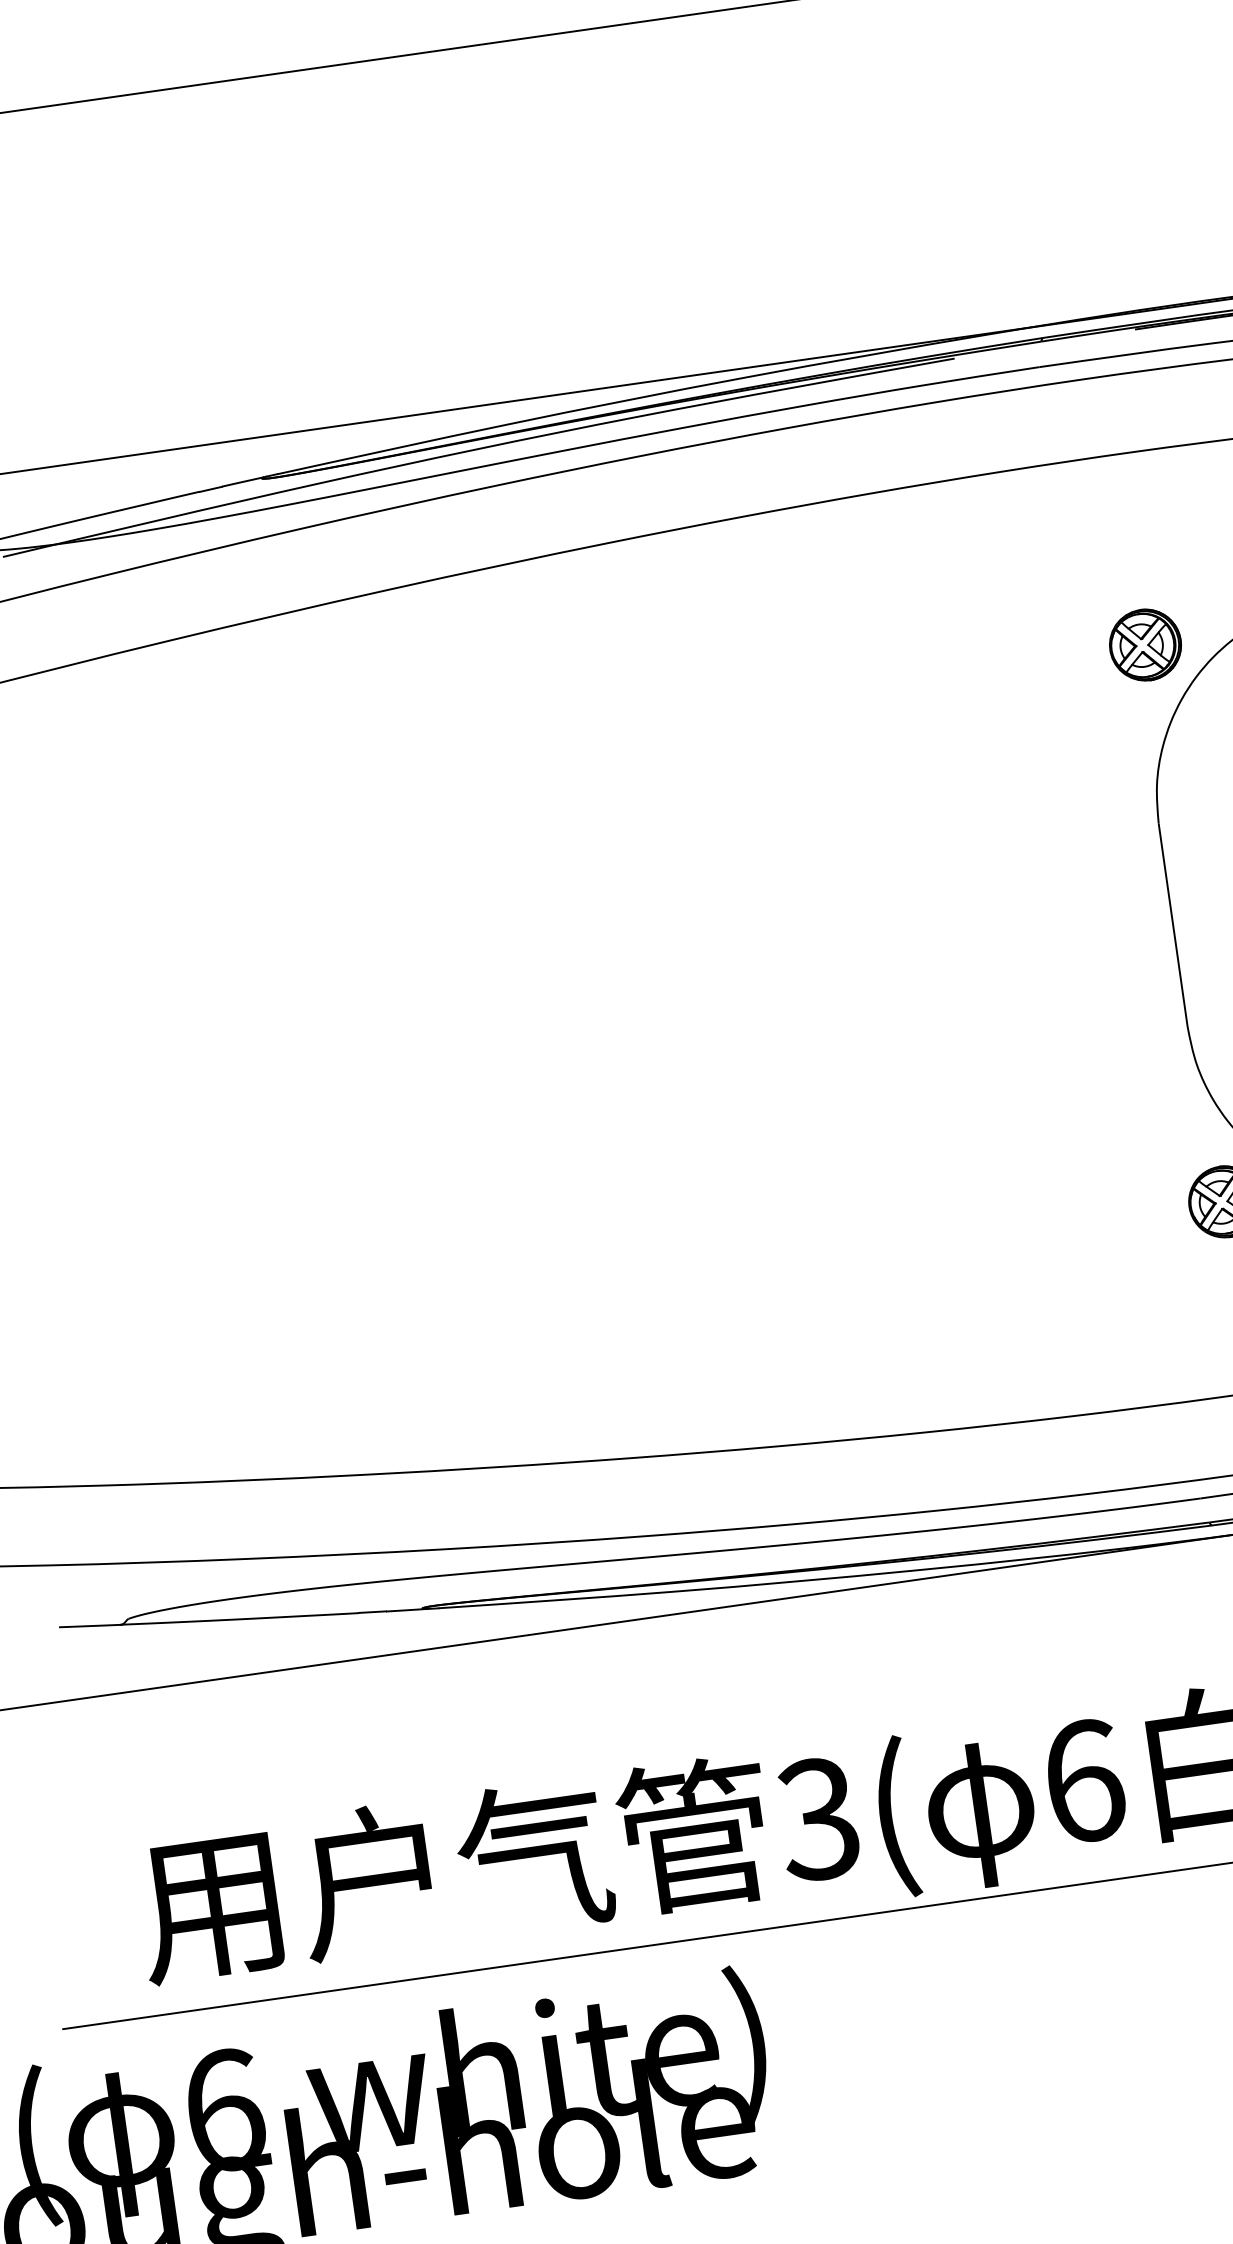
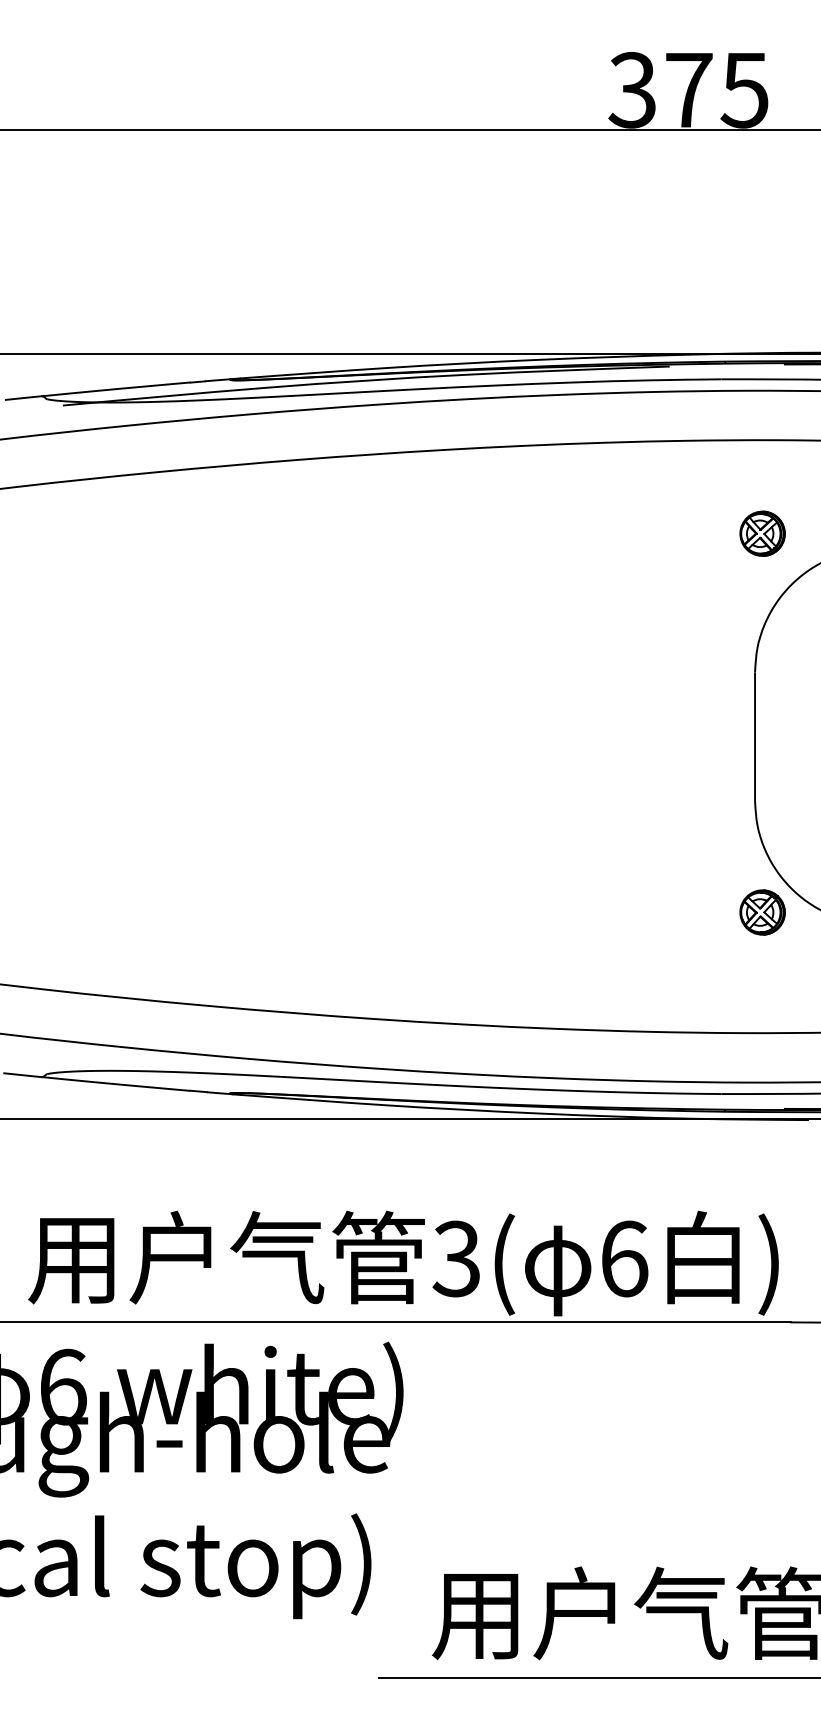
part: (1145, 644) -> (762, 533), moved

